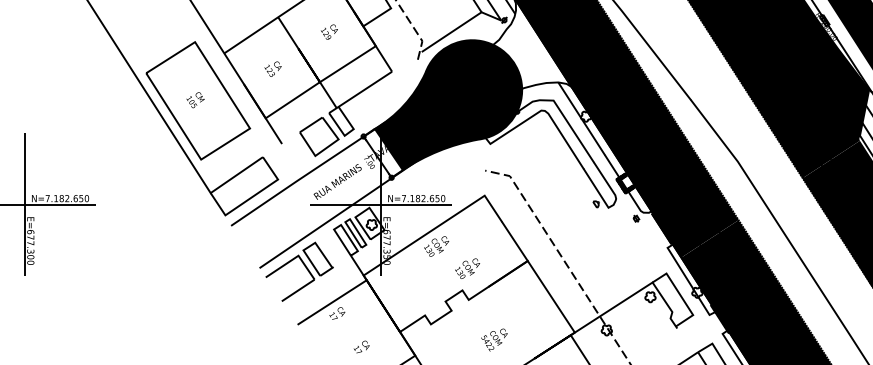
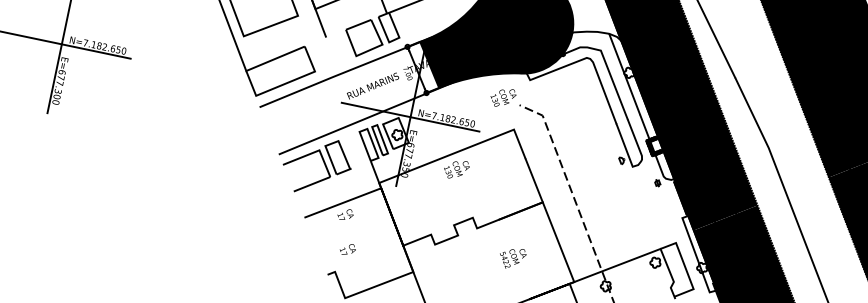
text: (467, 268) -> (503, 97), moved
text: (494, 339) -> (512, 257), moved
text: (361, 346) -> (347, 248), moved

